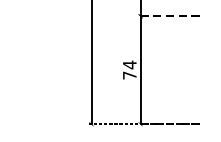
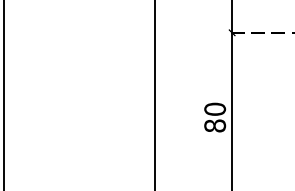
text: (129, 69) -> (214, 116), 74 -> 80

